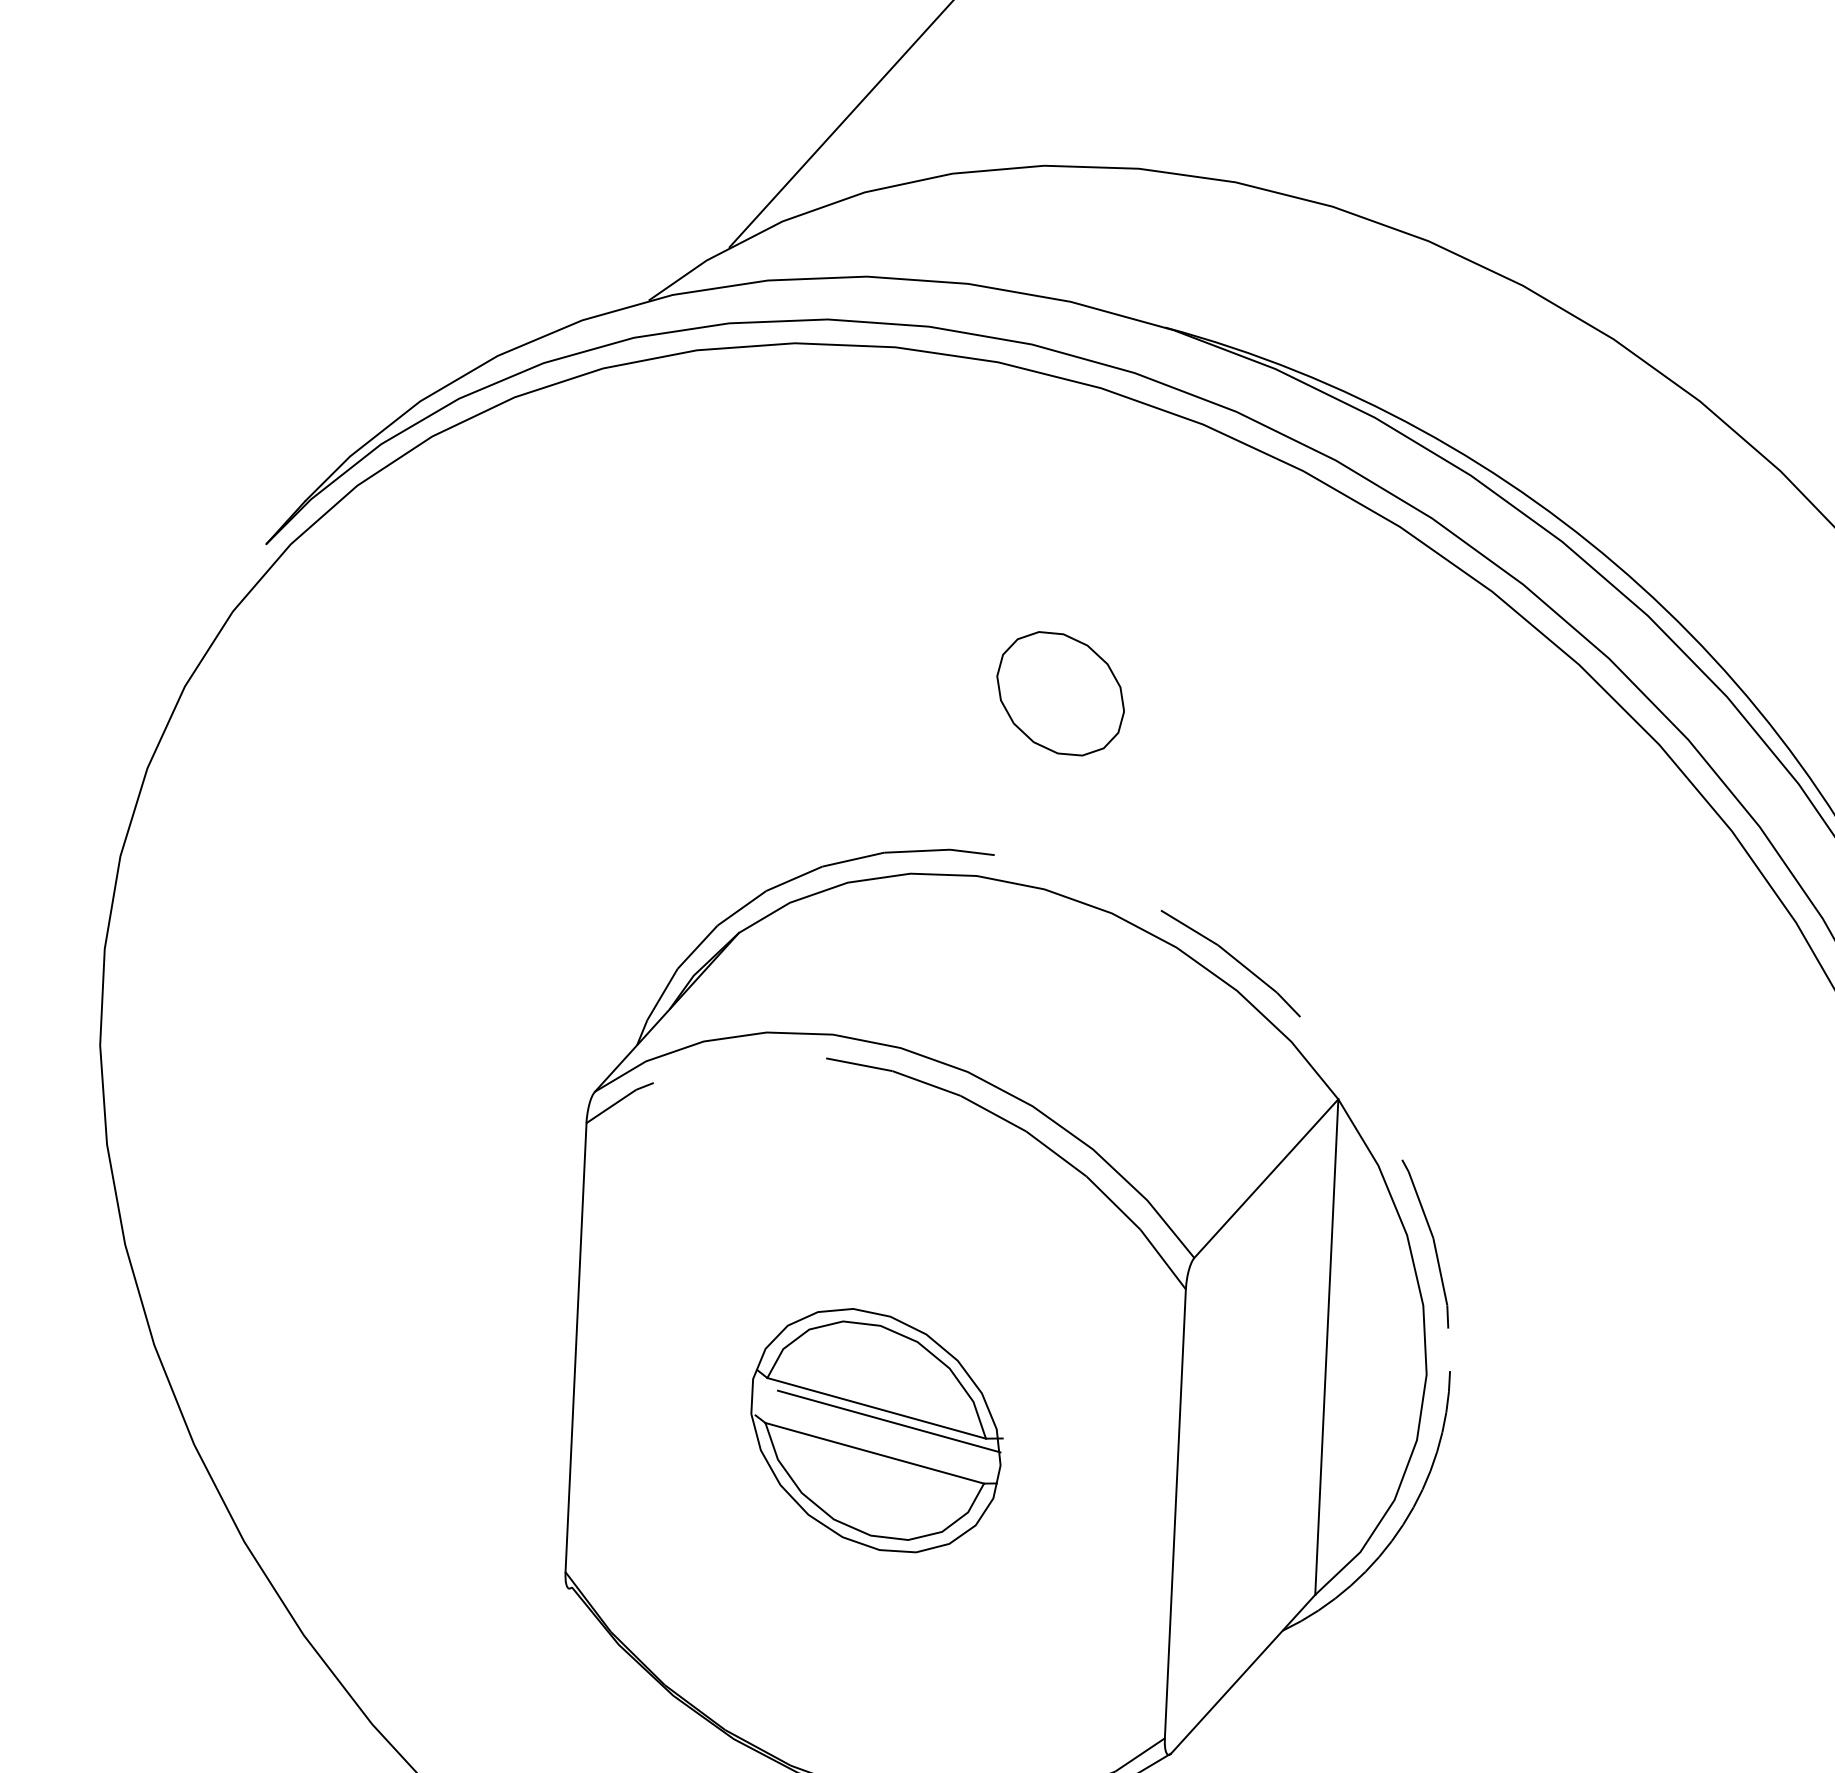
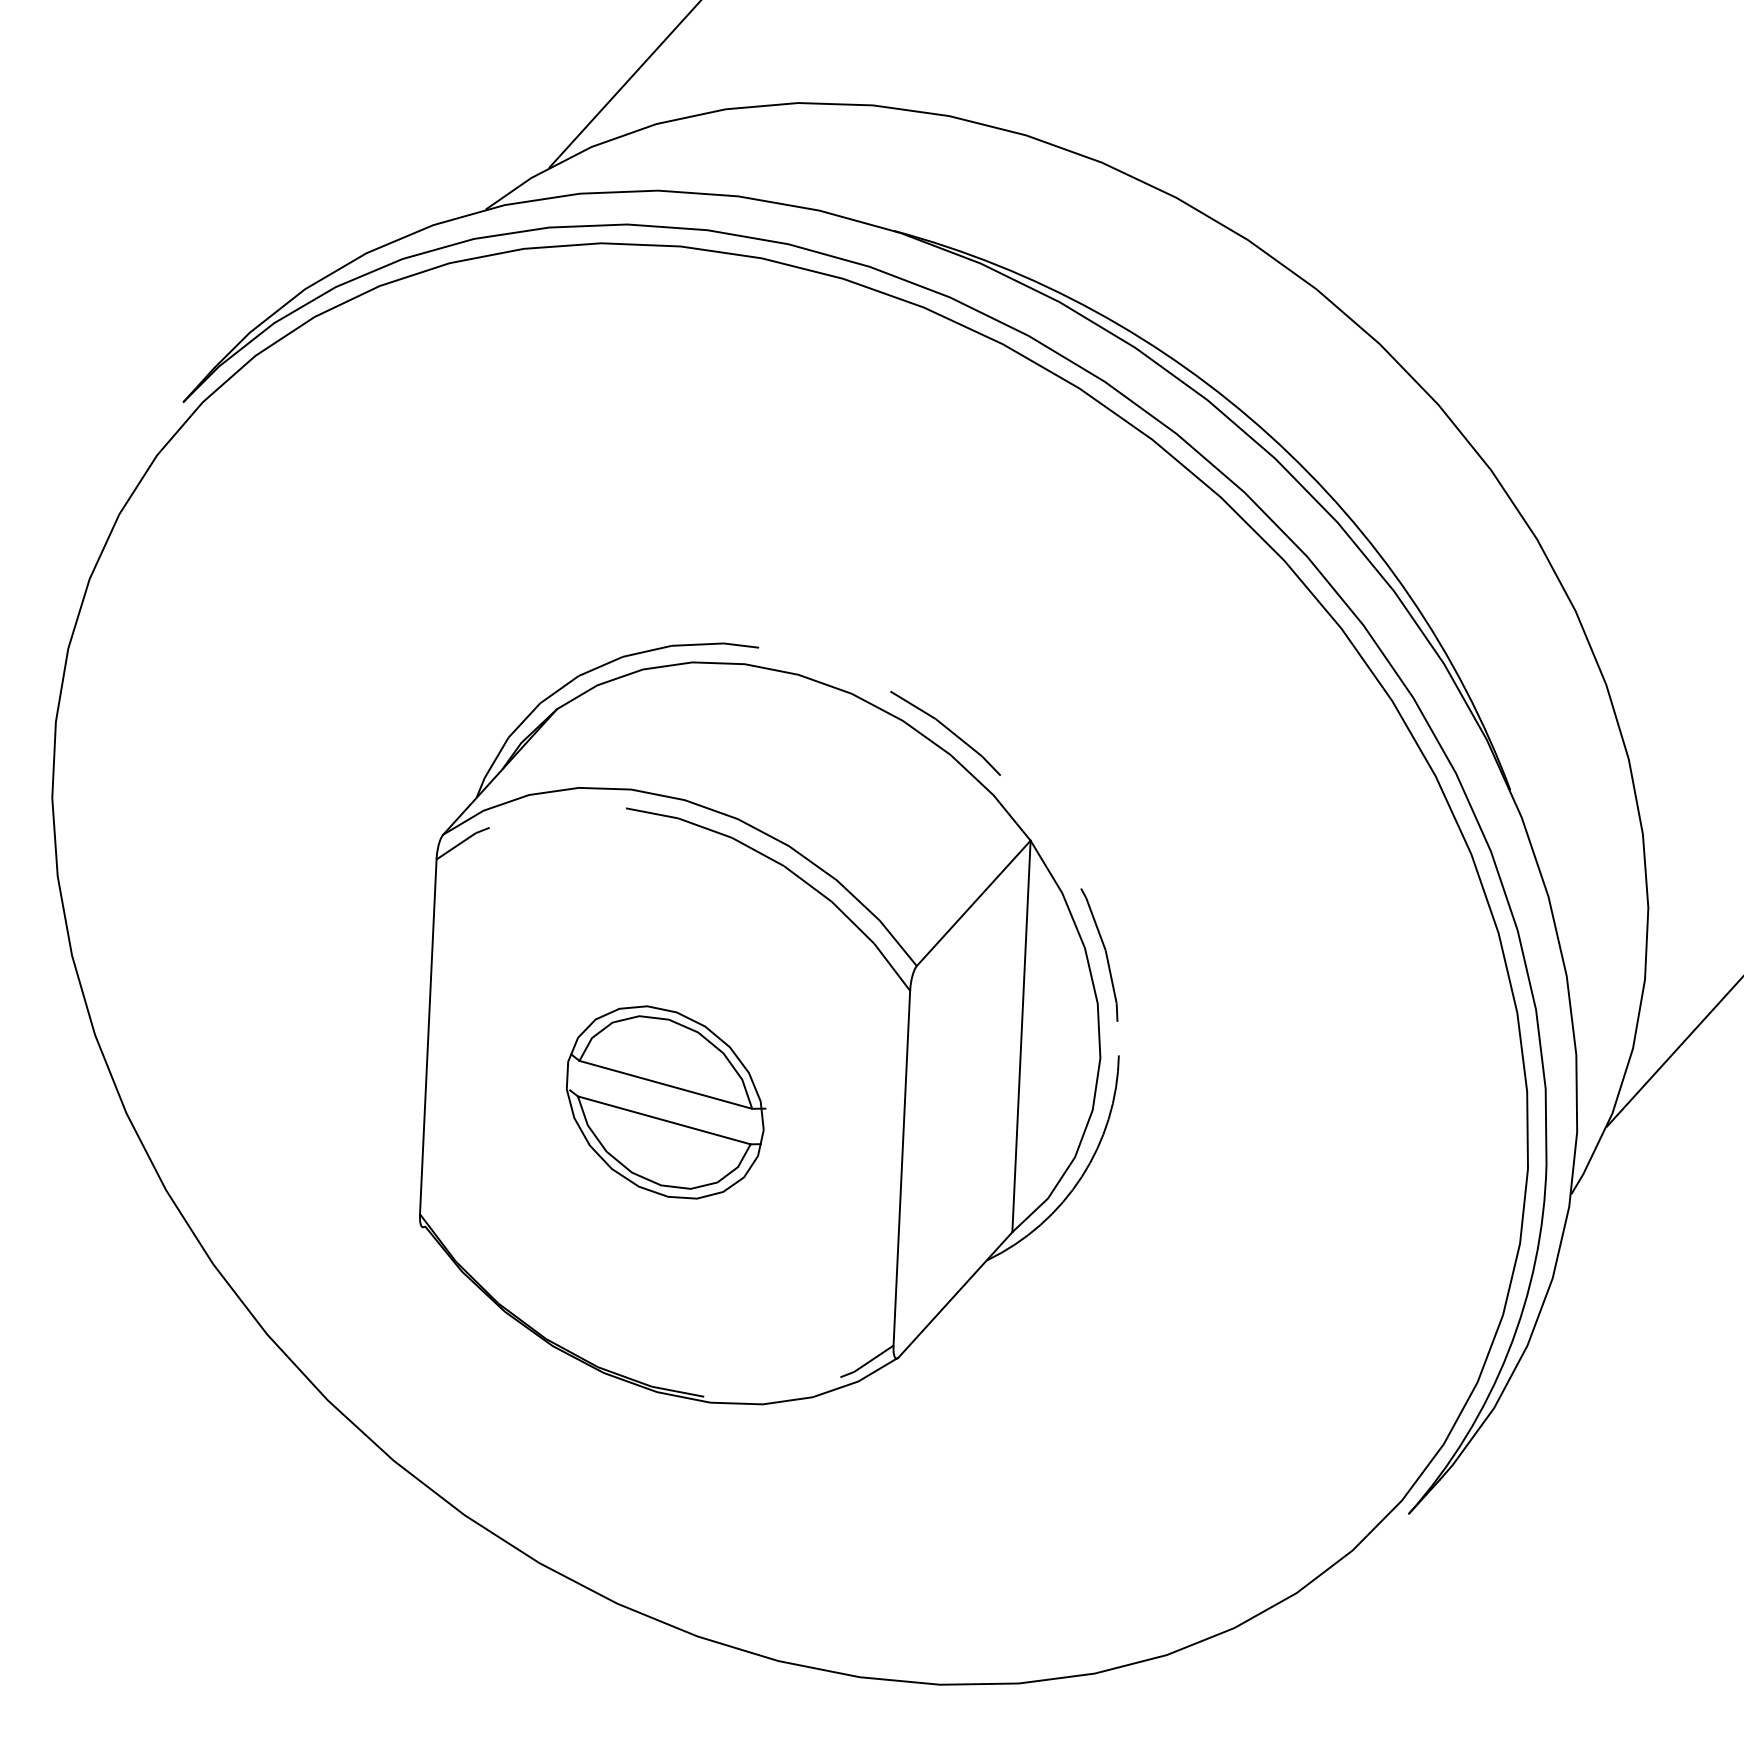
part: (1061, 692) -> (811, 519), removed
line: (888, 1420) -> (675, 1094), removed

